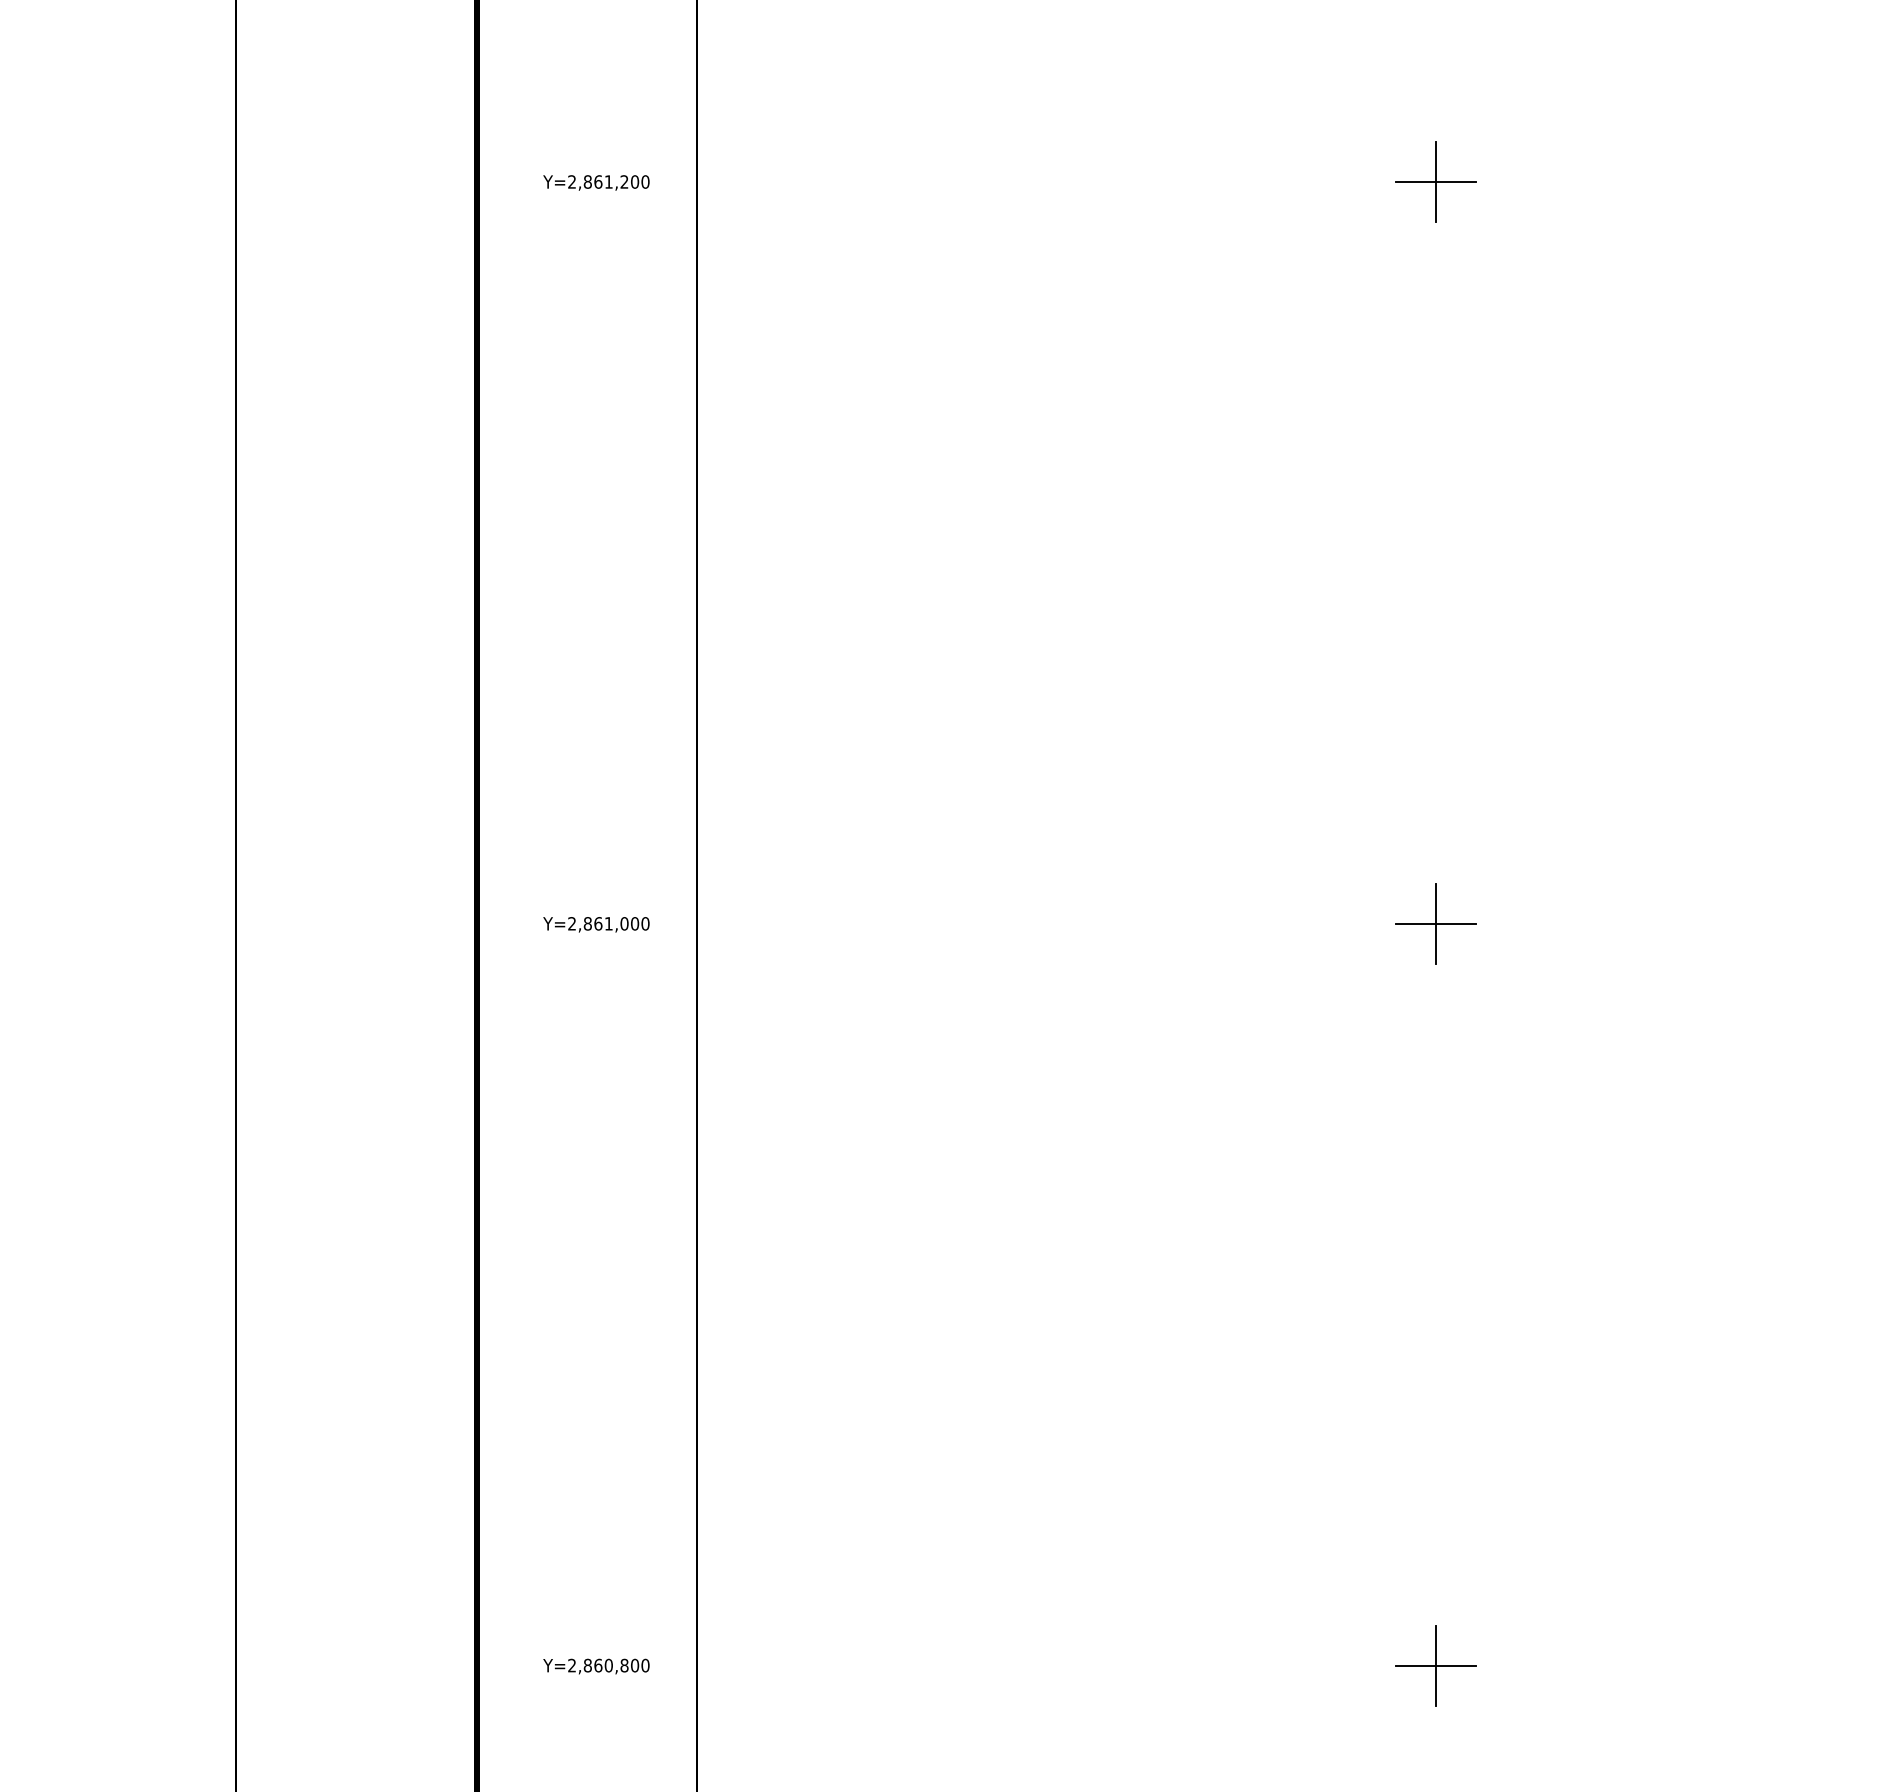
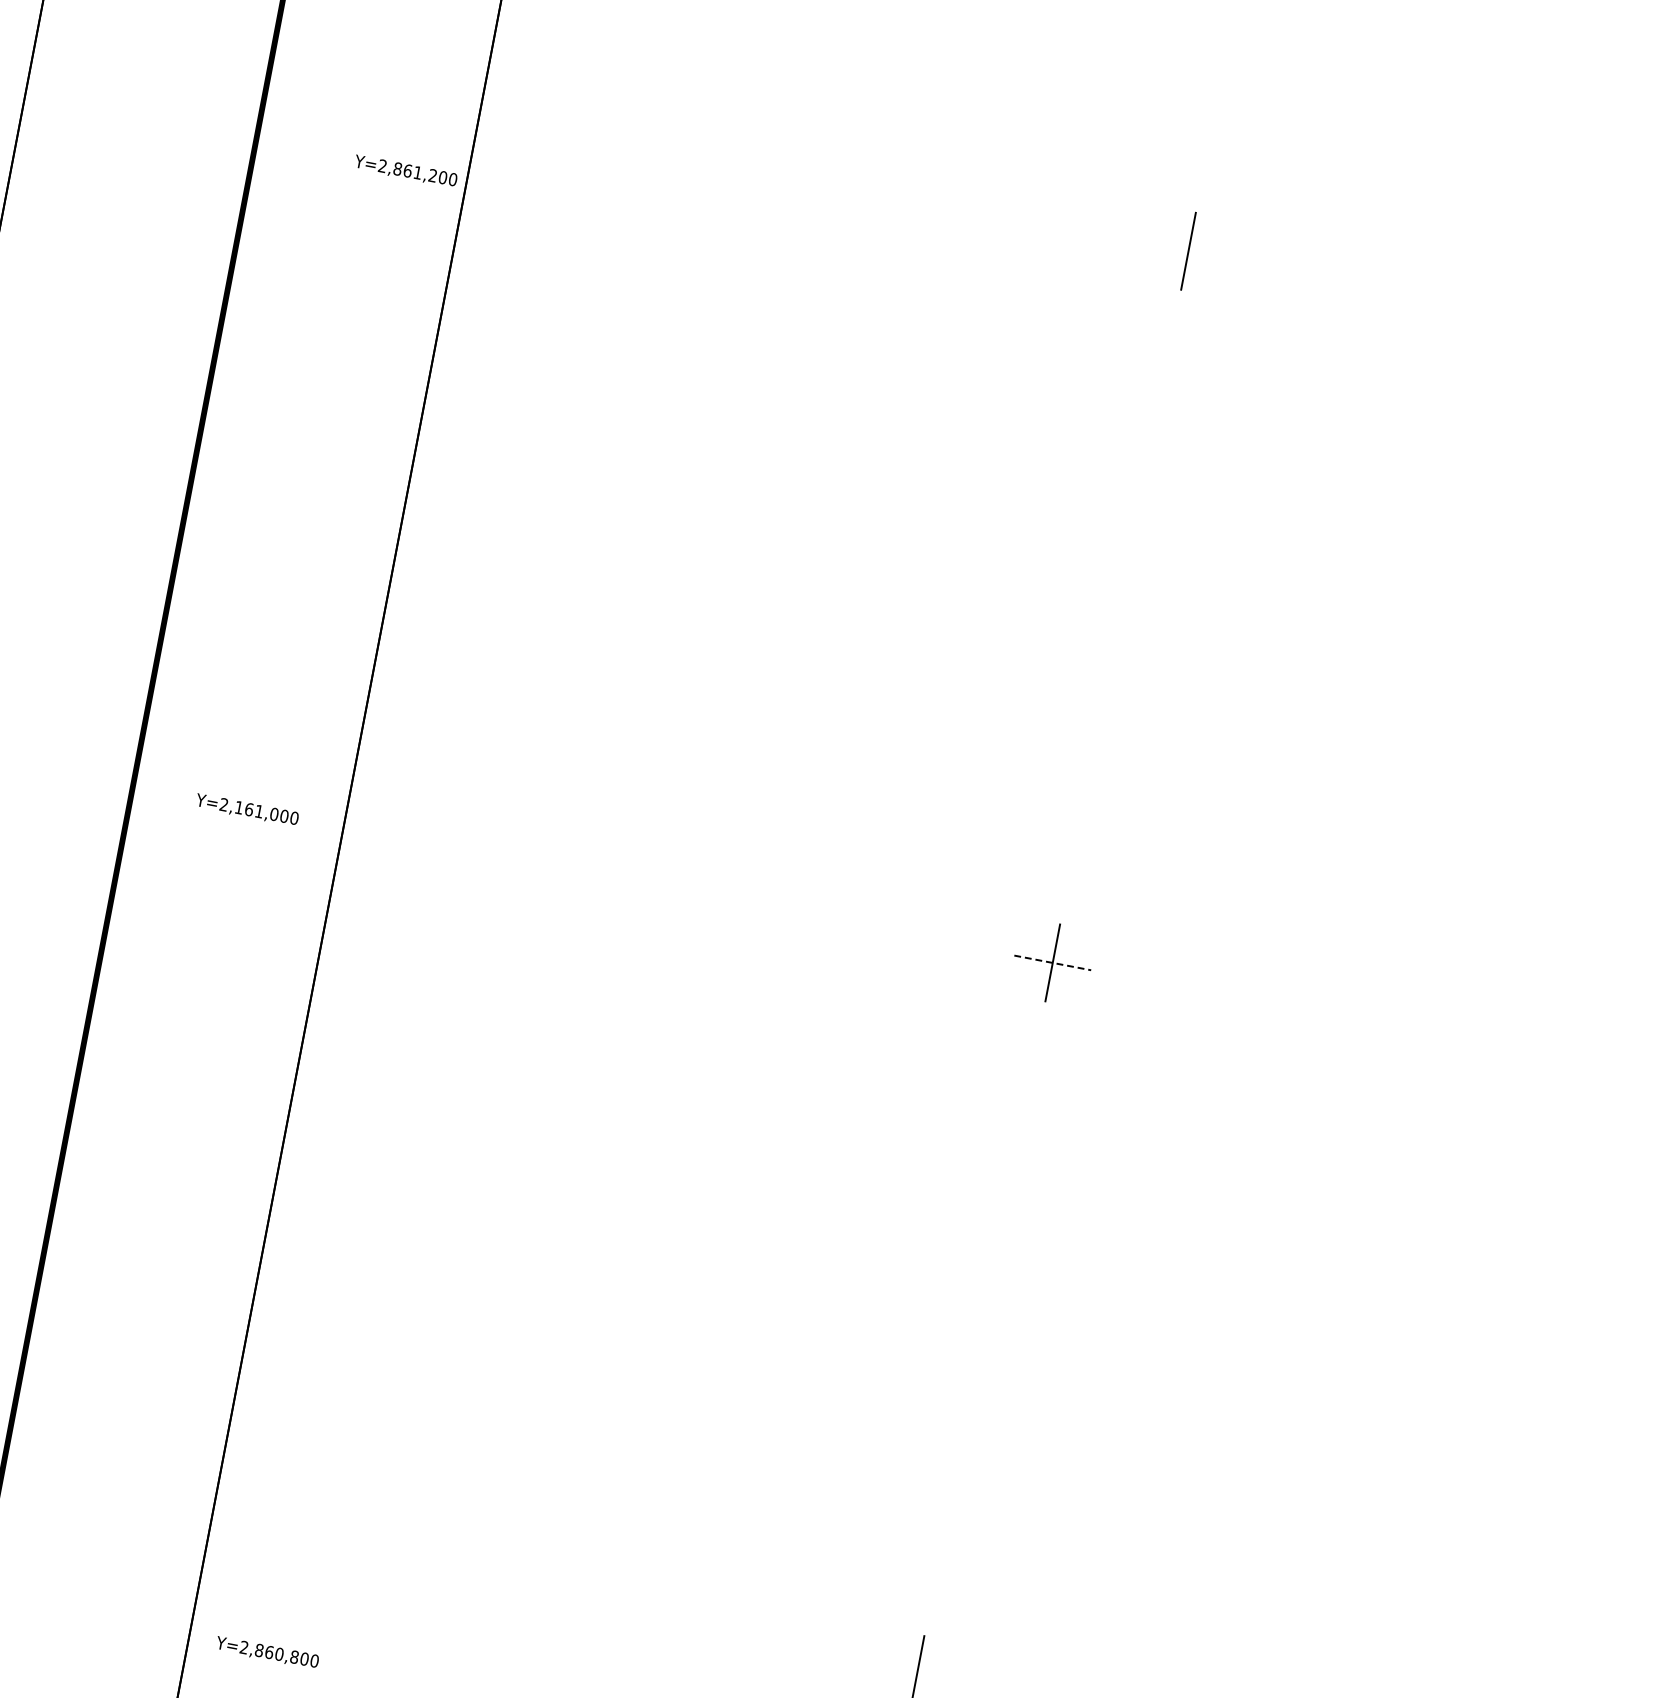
text: (596, 182) -> (406, 171), moved
line: (1435, 182) -> (1187, 251), removed
text: (587, 923) -> (238, 807), Y=2,861,000 -> Y=2,161,000
line: (1436, 923) -> (1053, 962), solid -> dashed
line: (1435, 1665) -> (916, 1674), removed
text: (596, 1666) -> (267, 1652), moved

